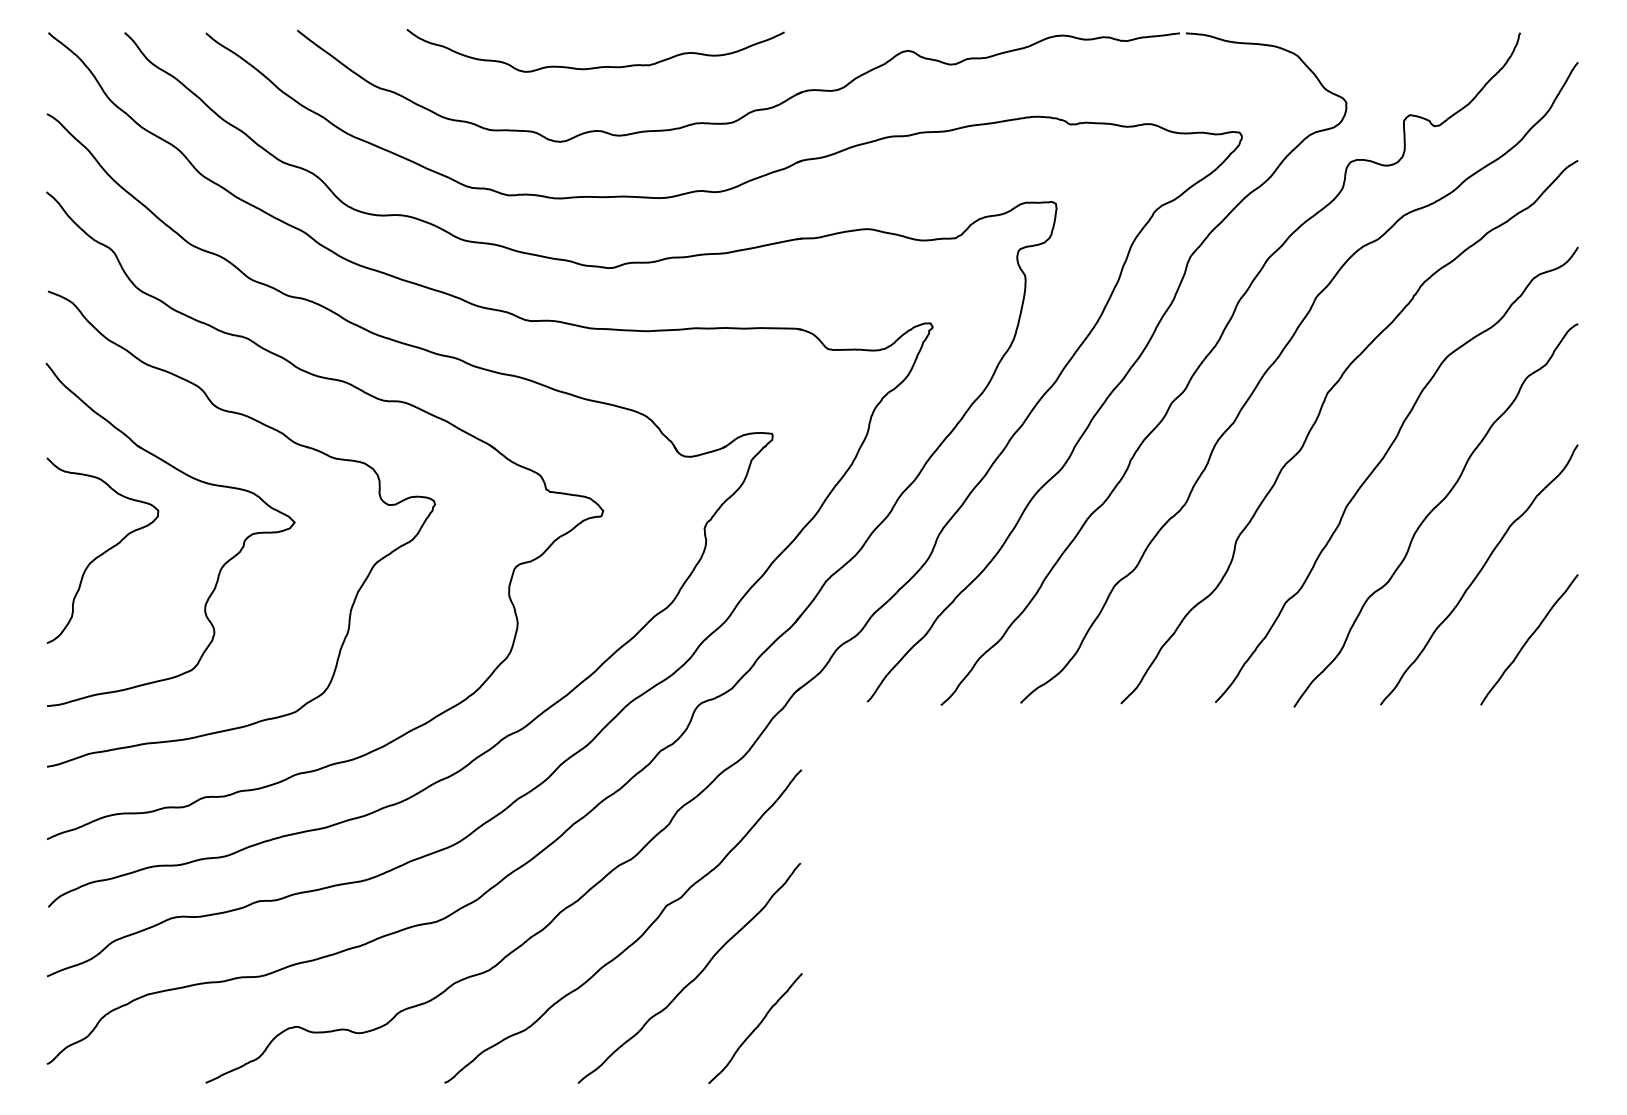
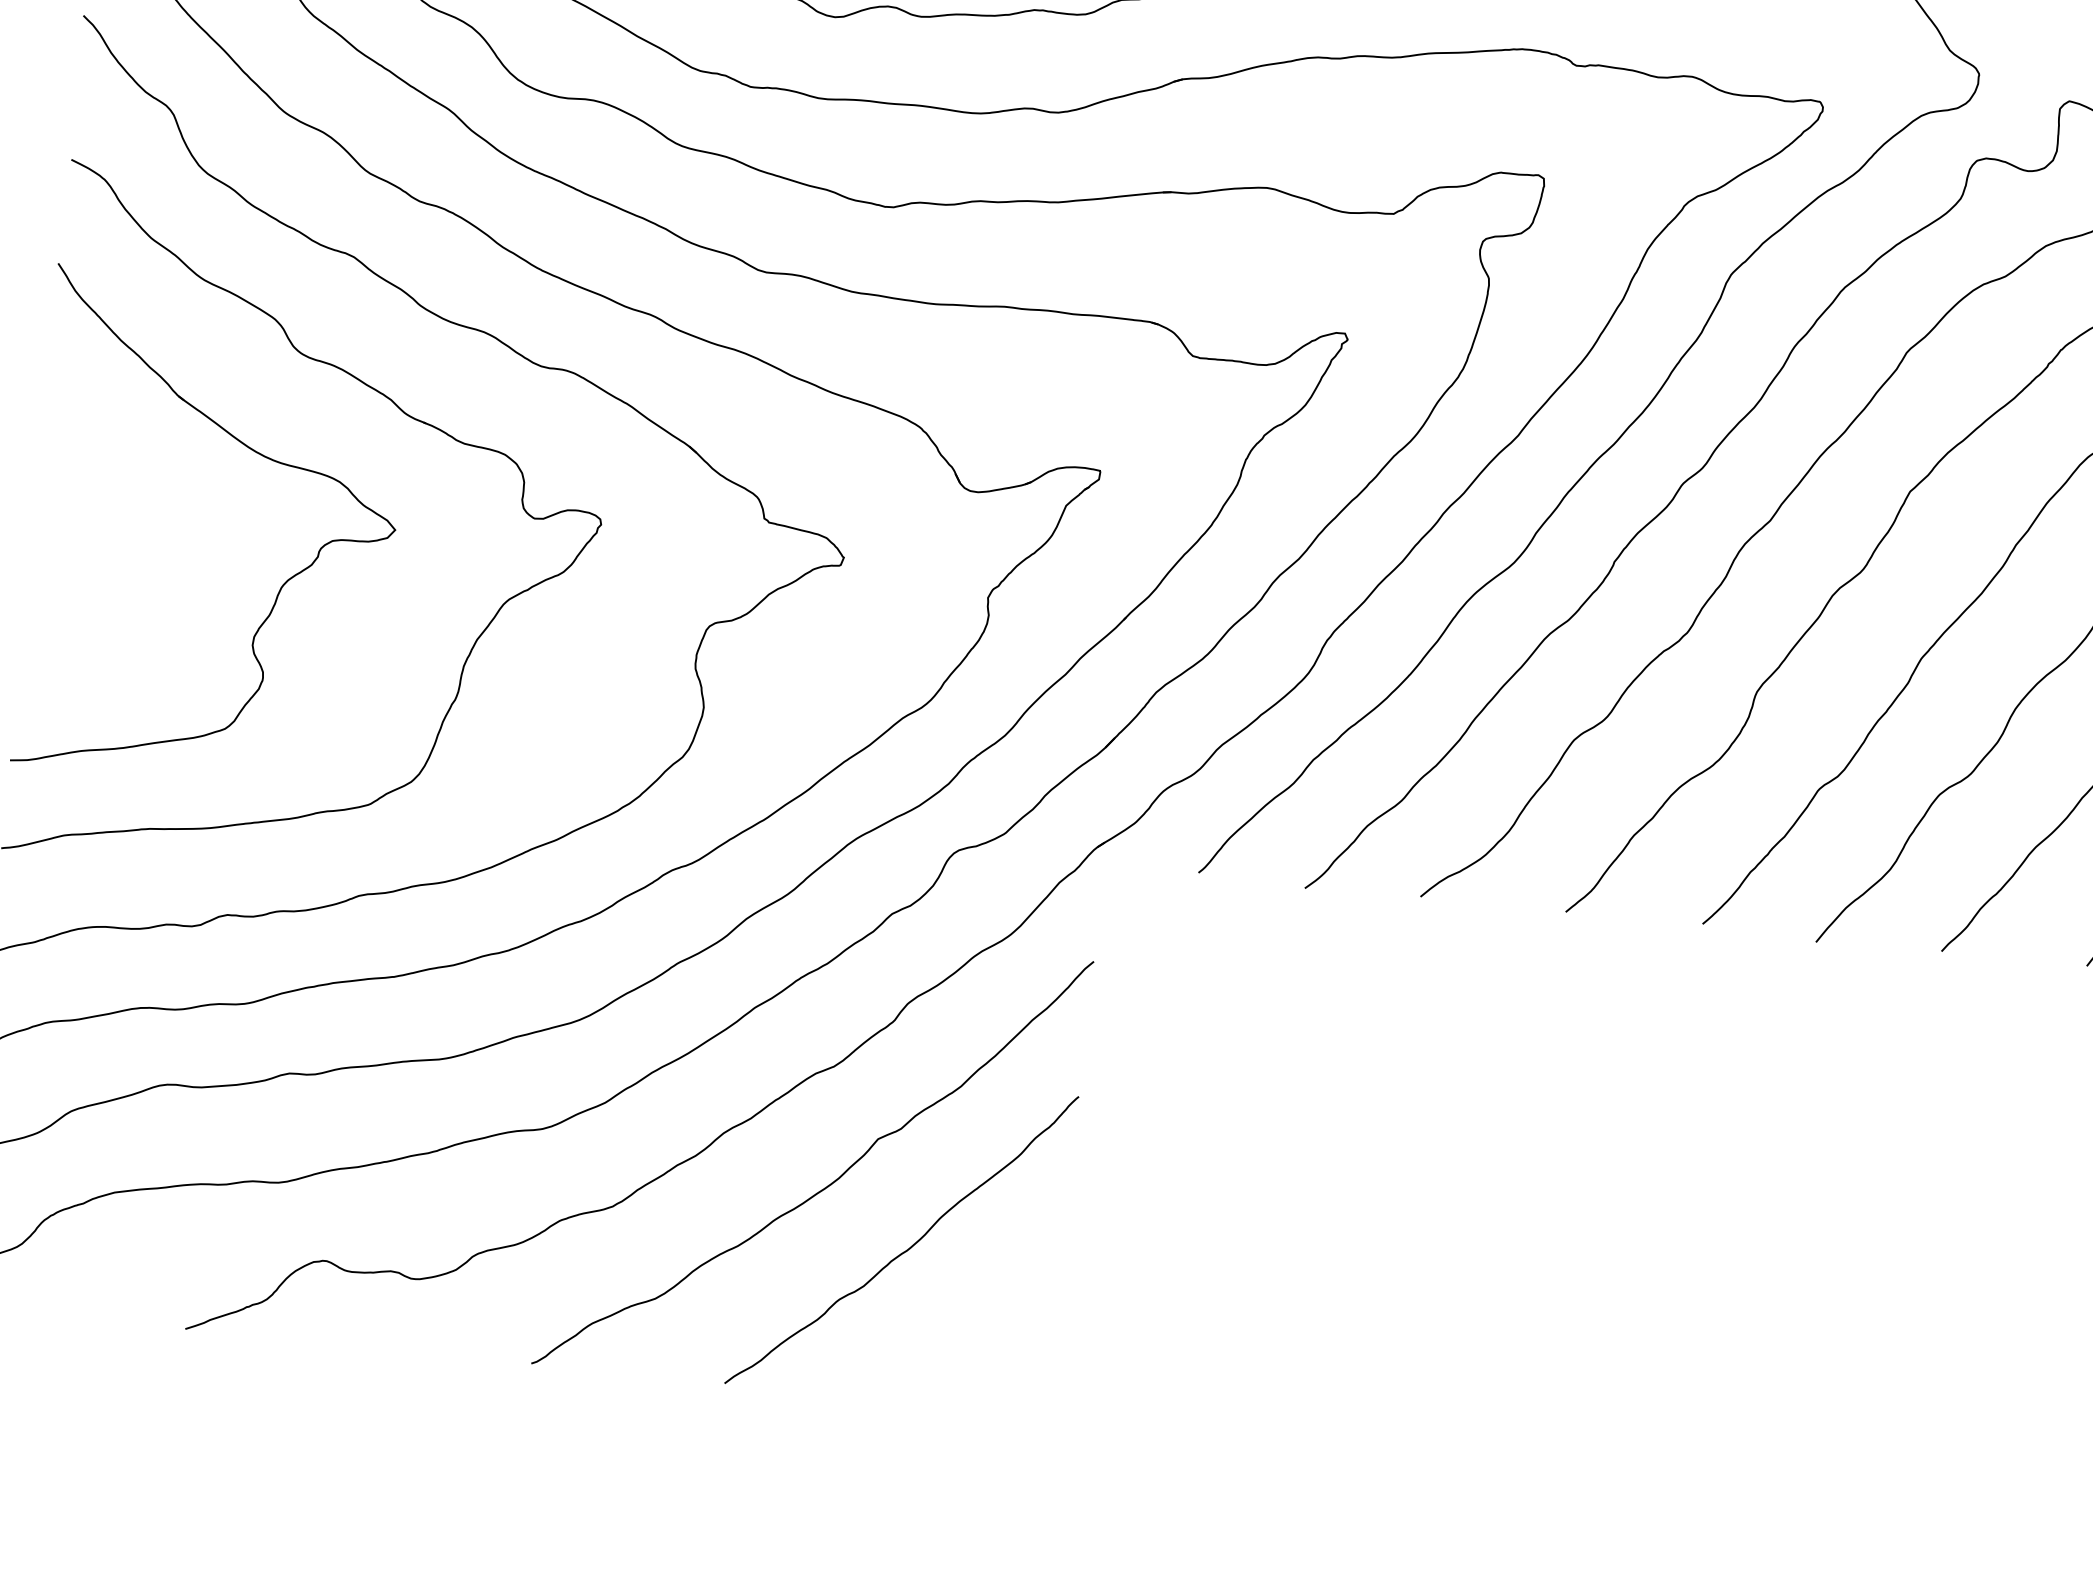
curve: (102, 552) -> (112, 545), removed
curve: (755, 1028) -> (989, 1329), removed

